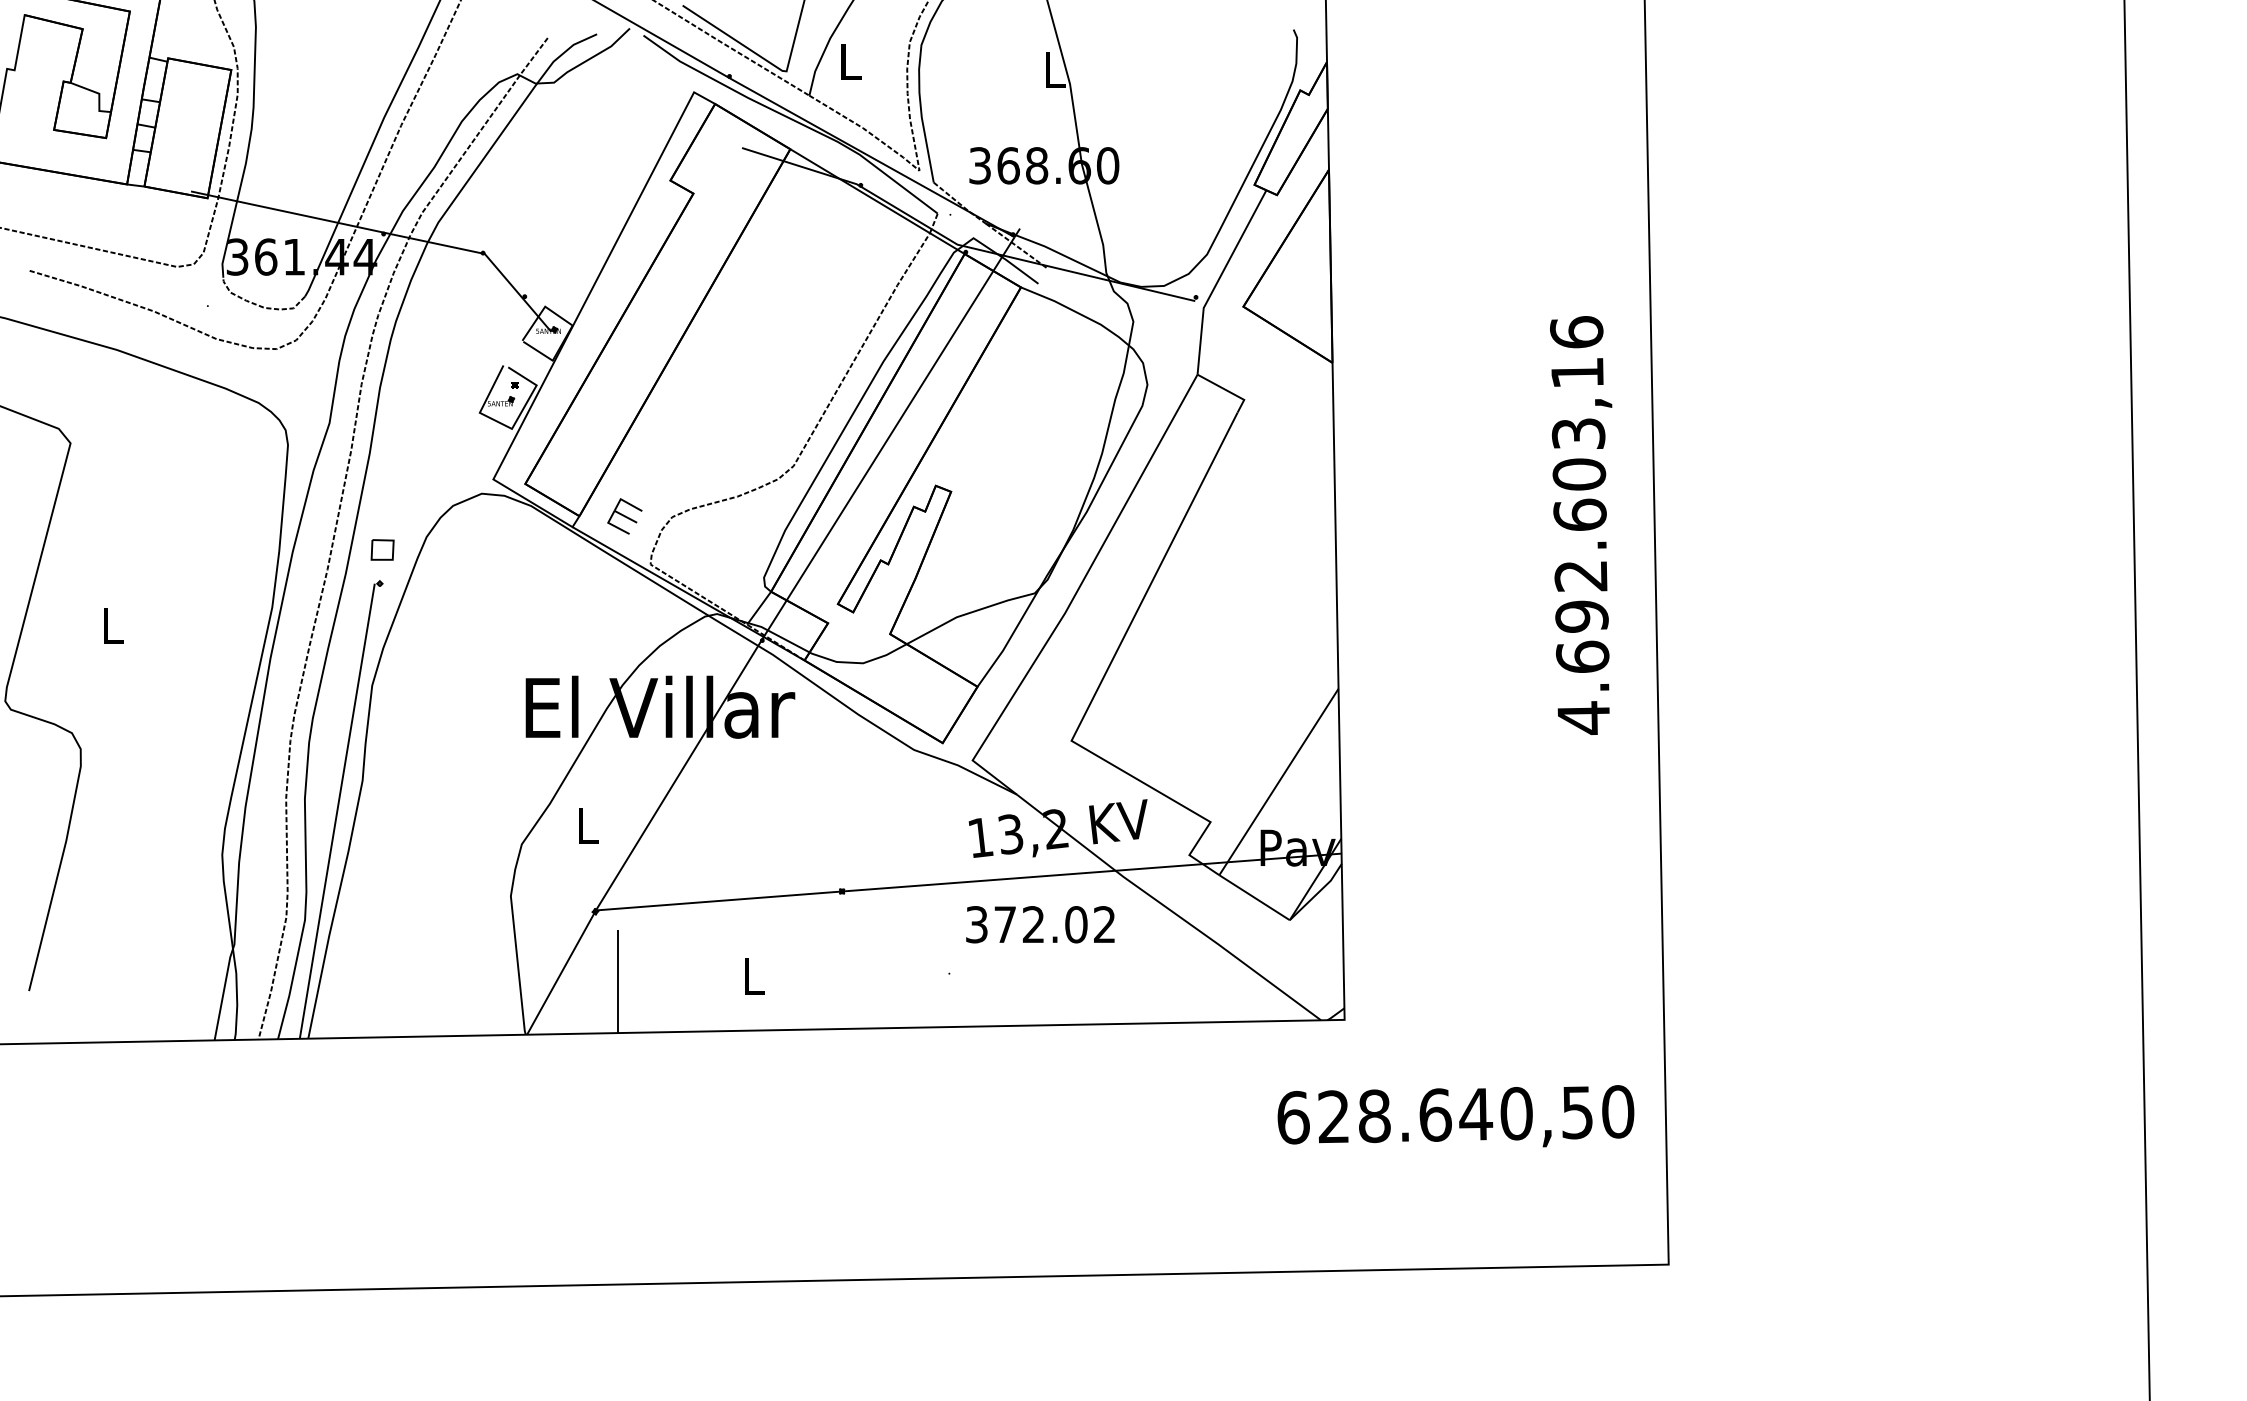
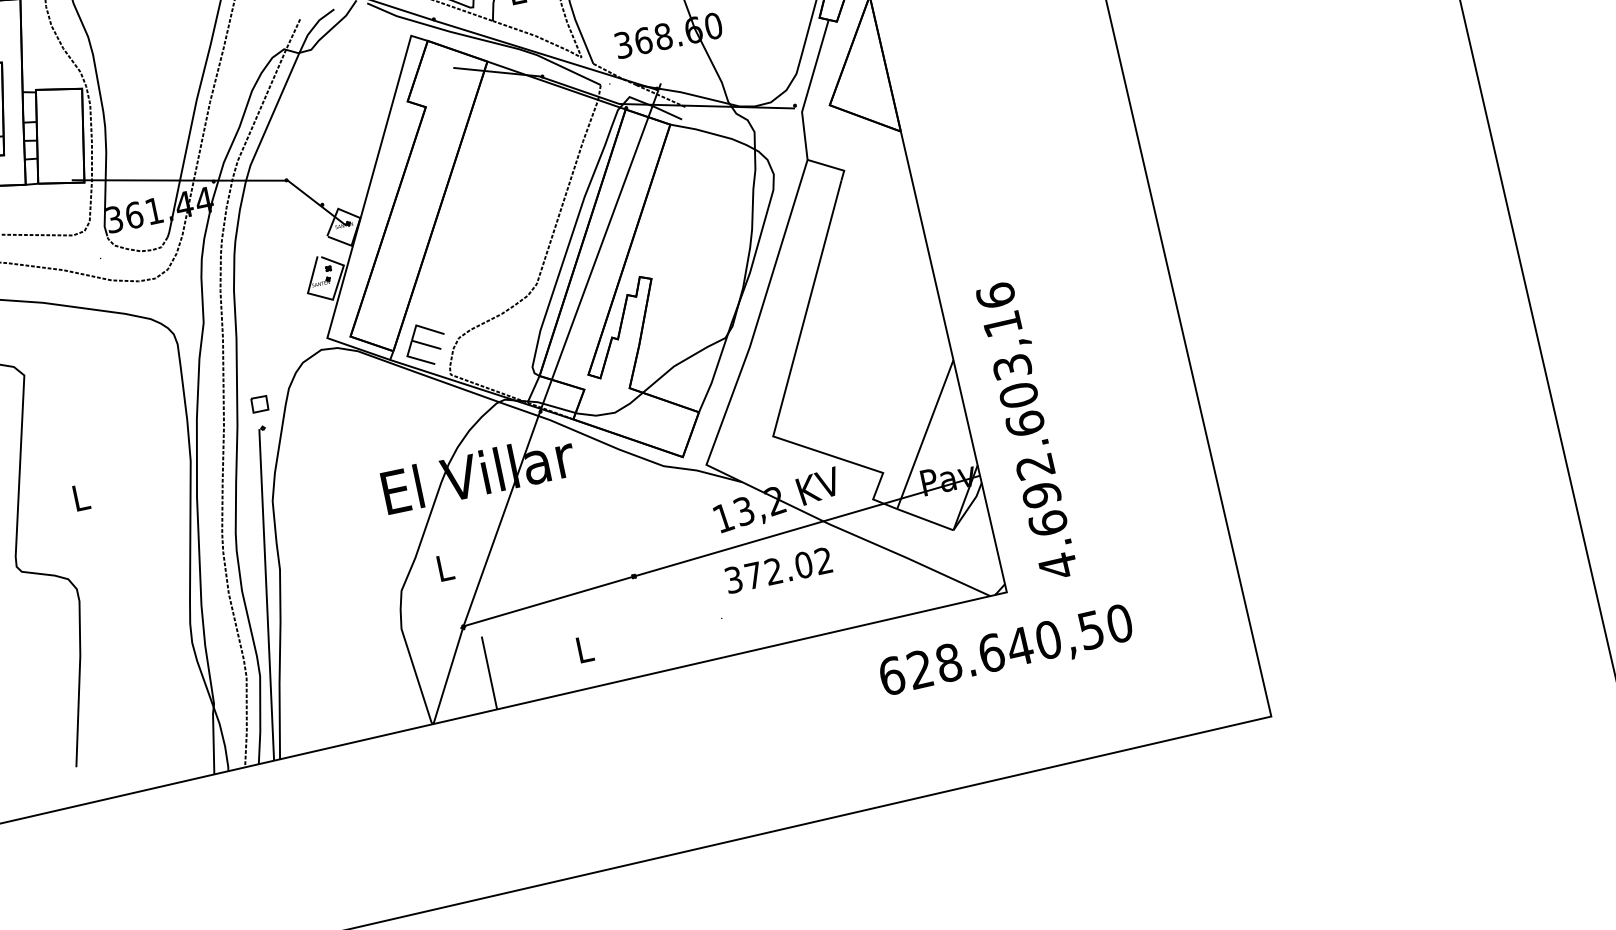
part: (624, 516) -> (425, 344), size x1.67
text: (1581, 525) -> (1027, 430), moved
text: (1455, 1116) -> (1005, 651), moved

